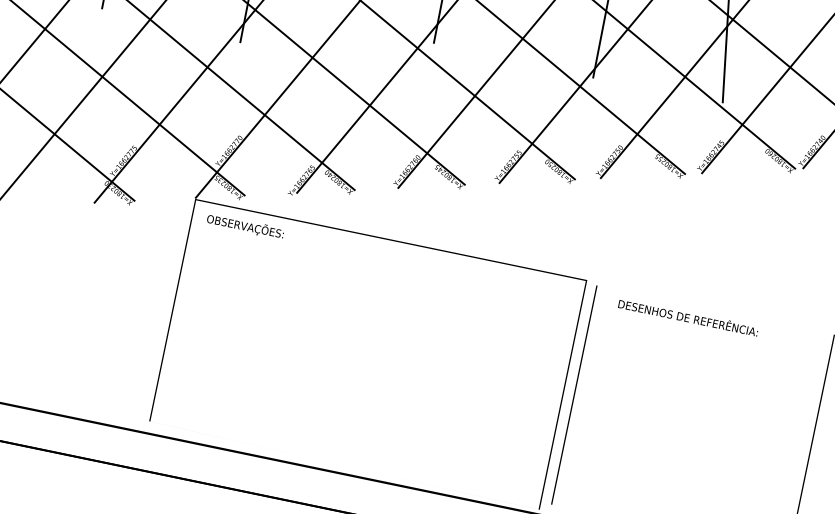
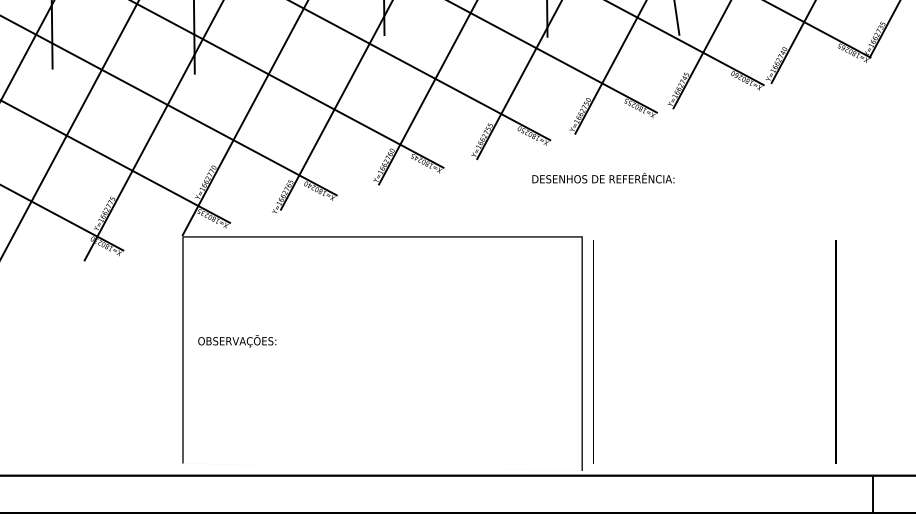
text: (245, 226) -> (237, 341), moved
text: (688, 317) -> (603, 178), moved

